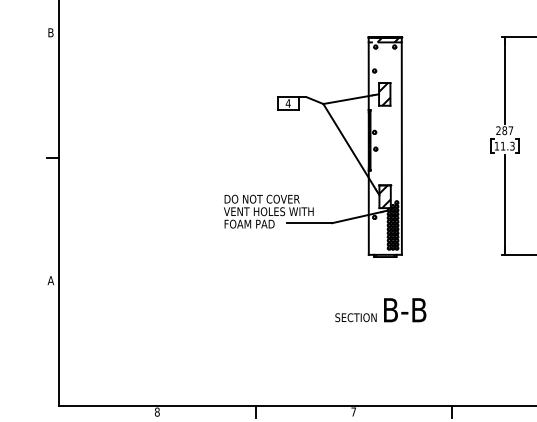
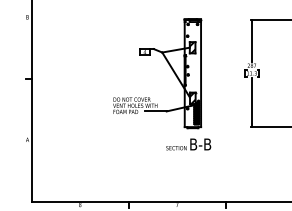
text: (380, 310) -> (188, 144), moved

